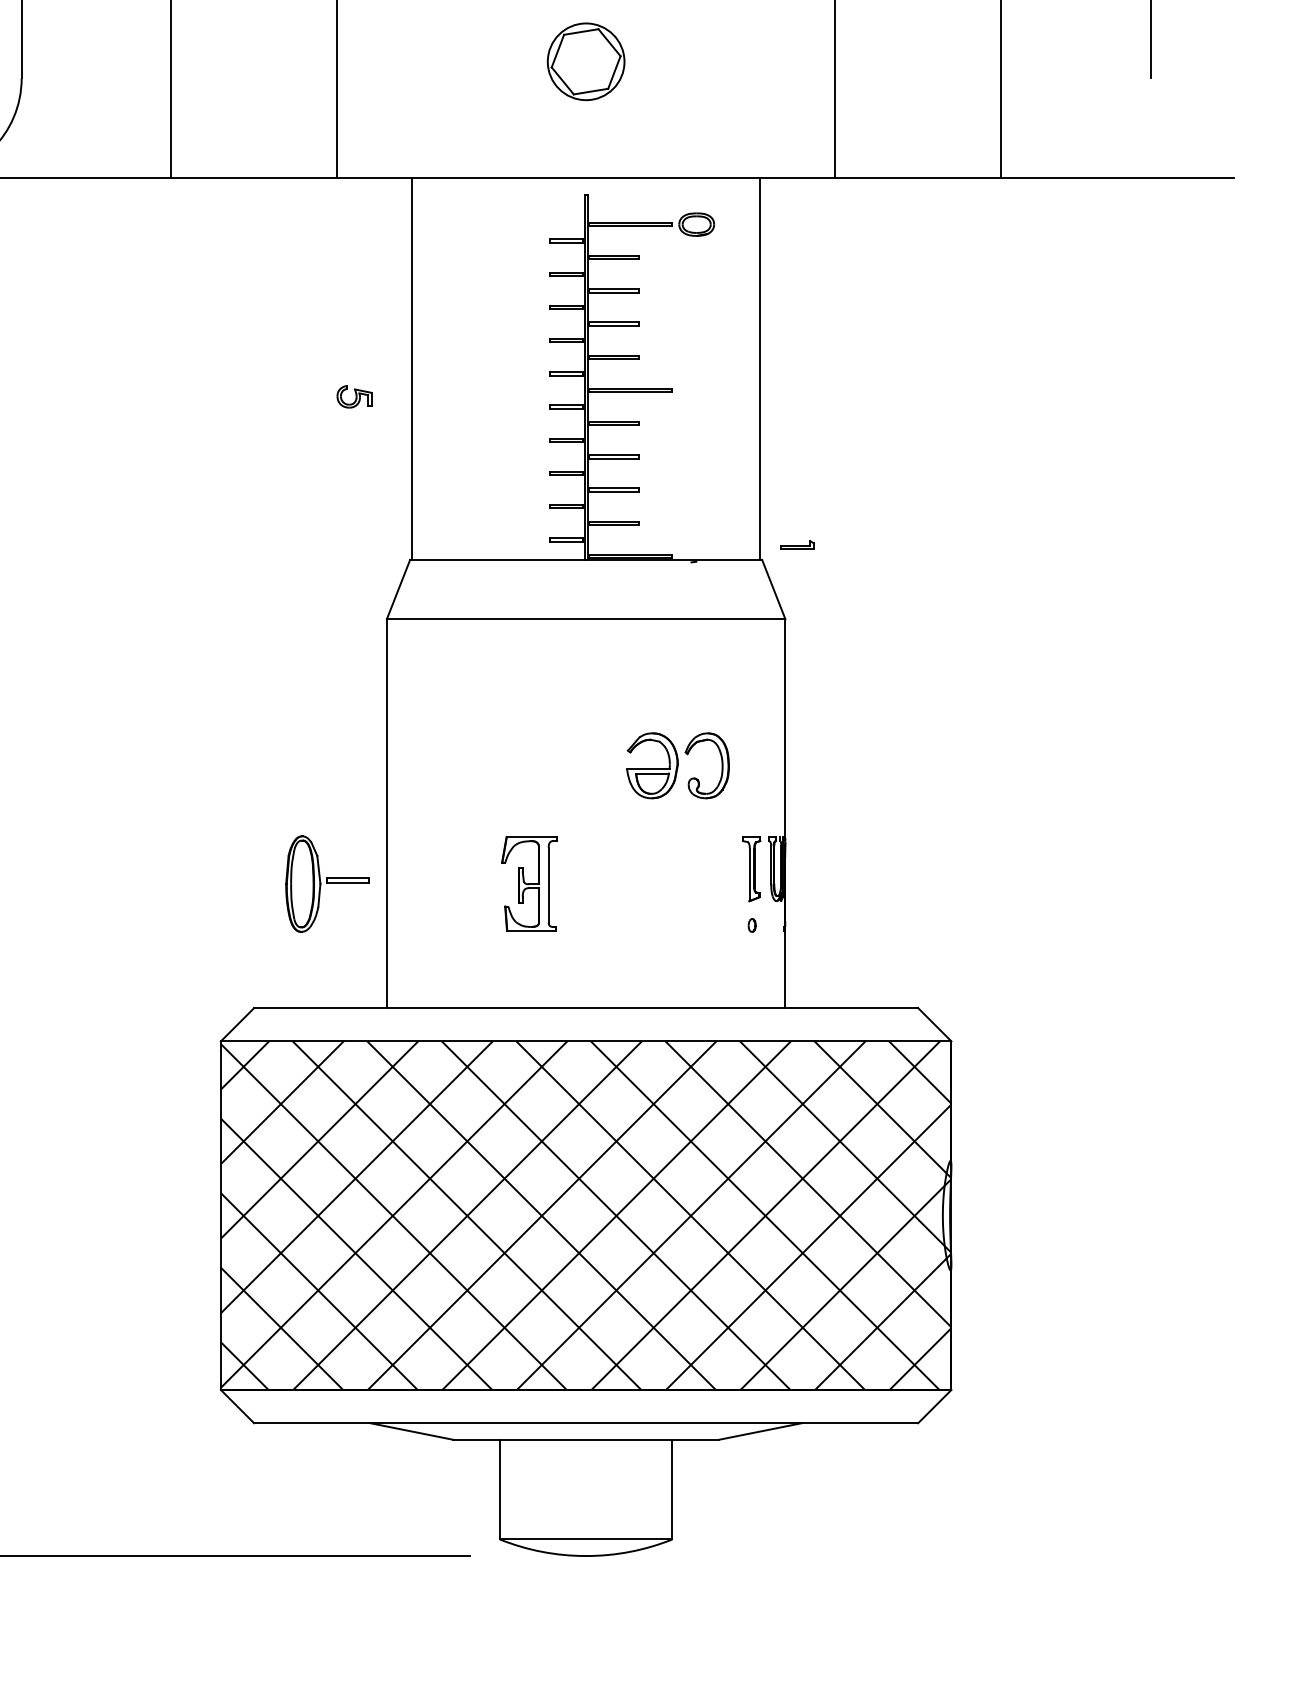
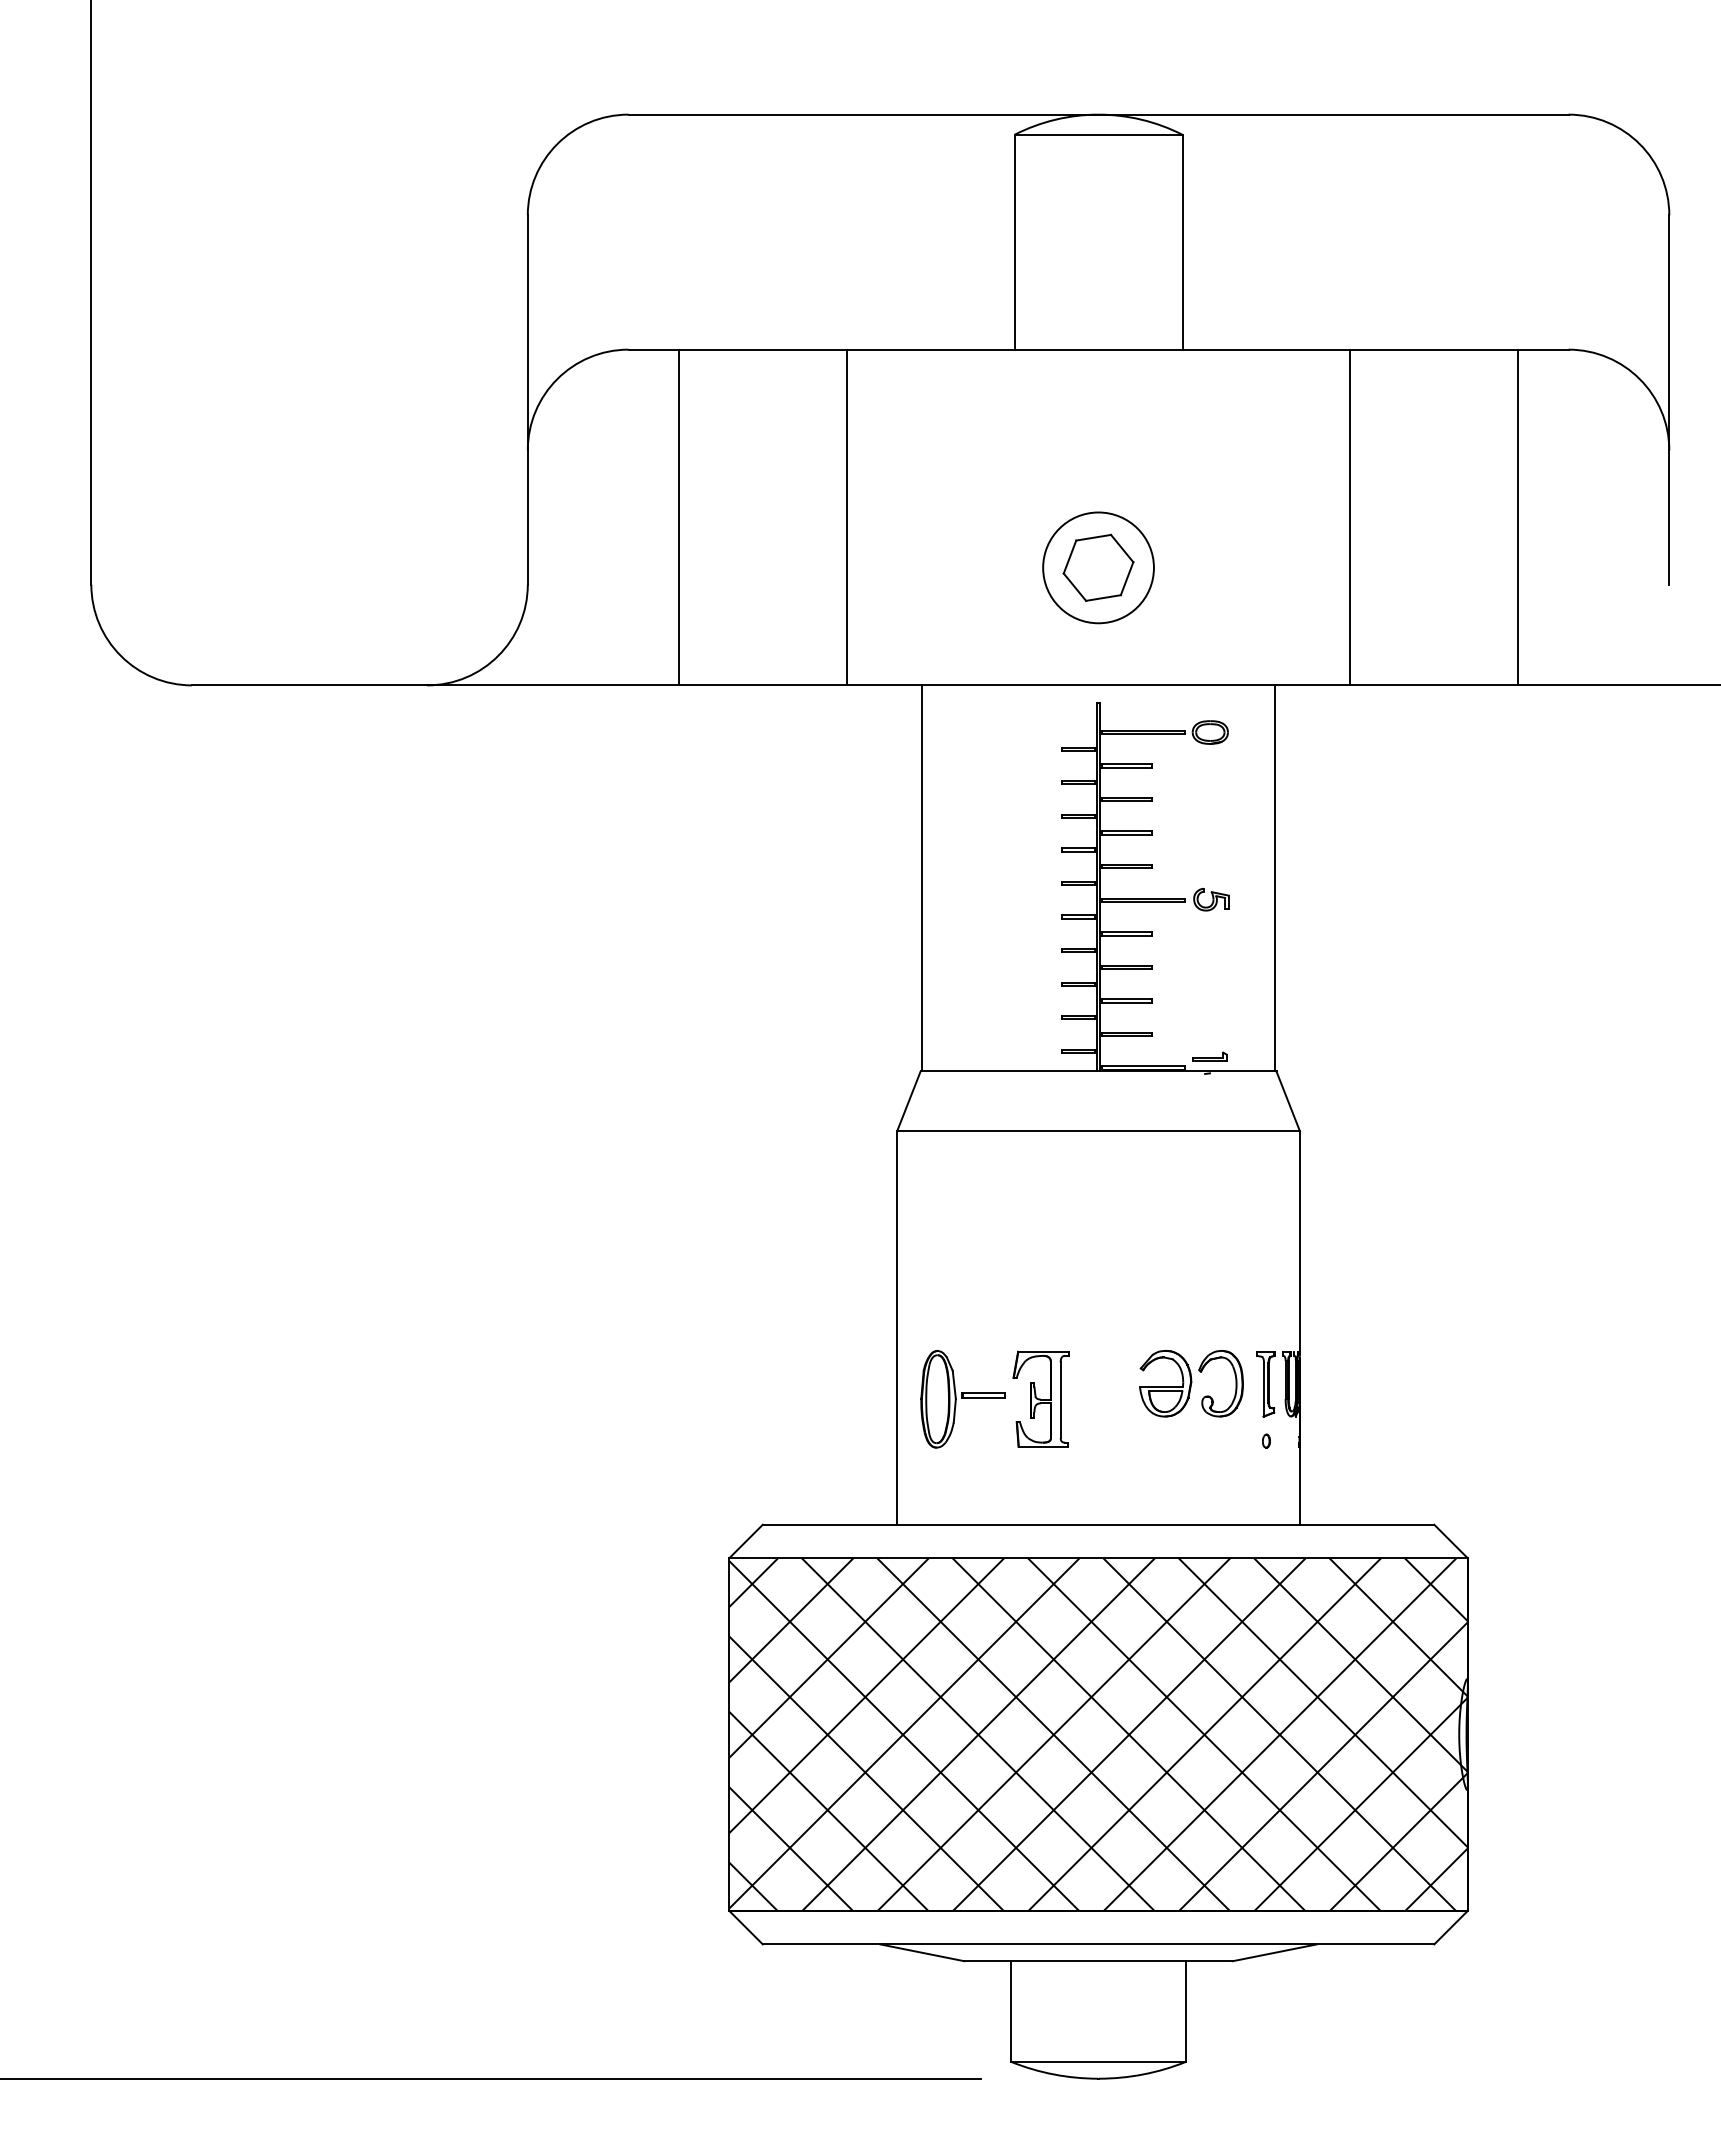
circle: (586, 61) -> (1098, 567), size x1.43
part: (354, 396) -> (1211, 899), moved
part: (796, 545) -> (1209, 1056), moved
part: (678, 765) -> (1191, 1383), moved
part: (326, 884) -> (962, 1399), moved

